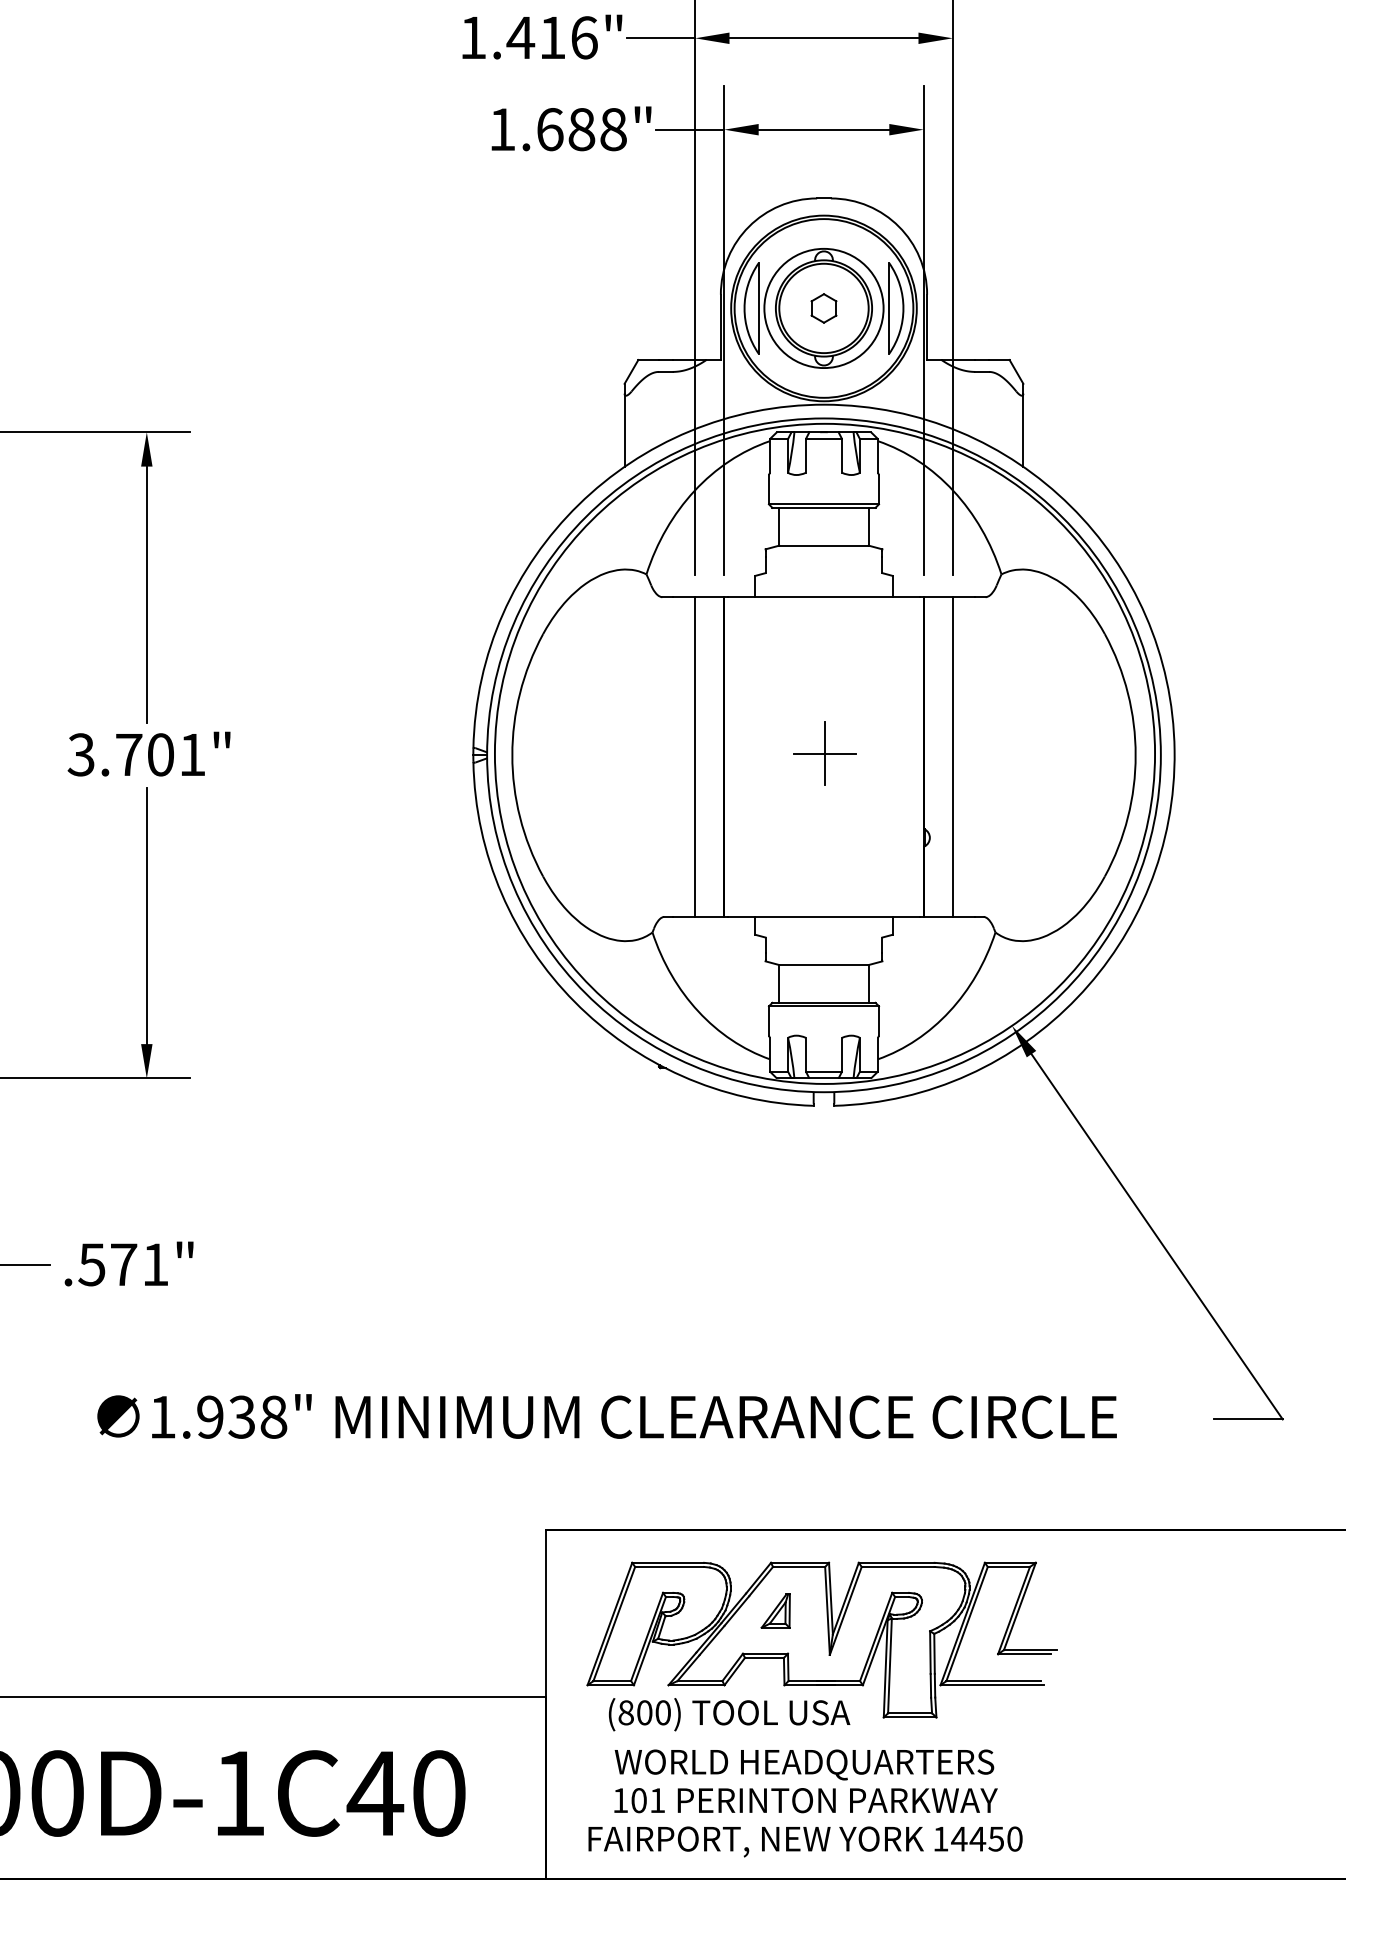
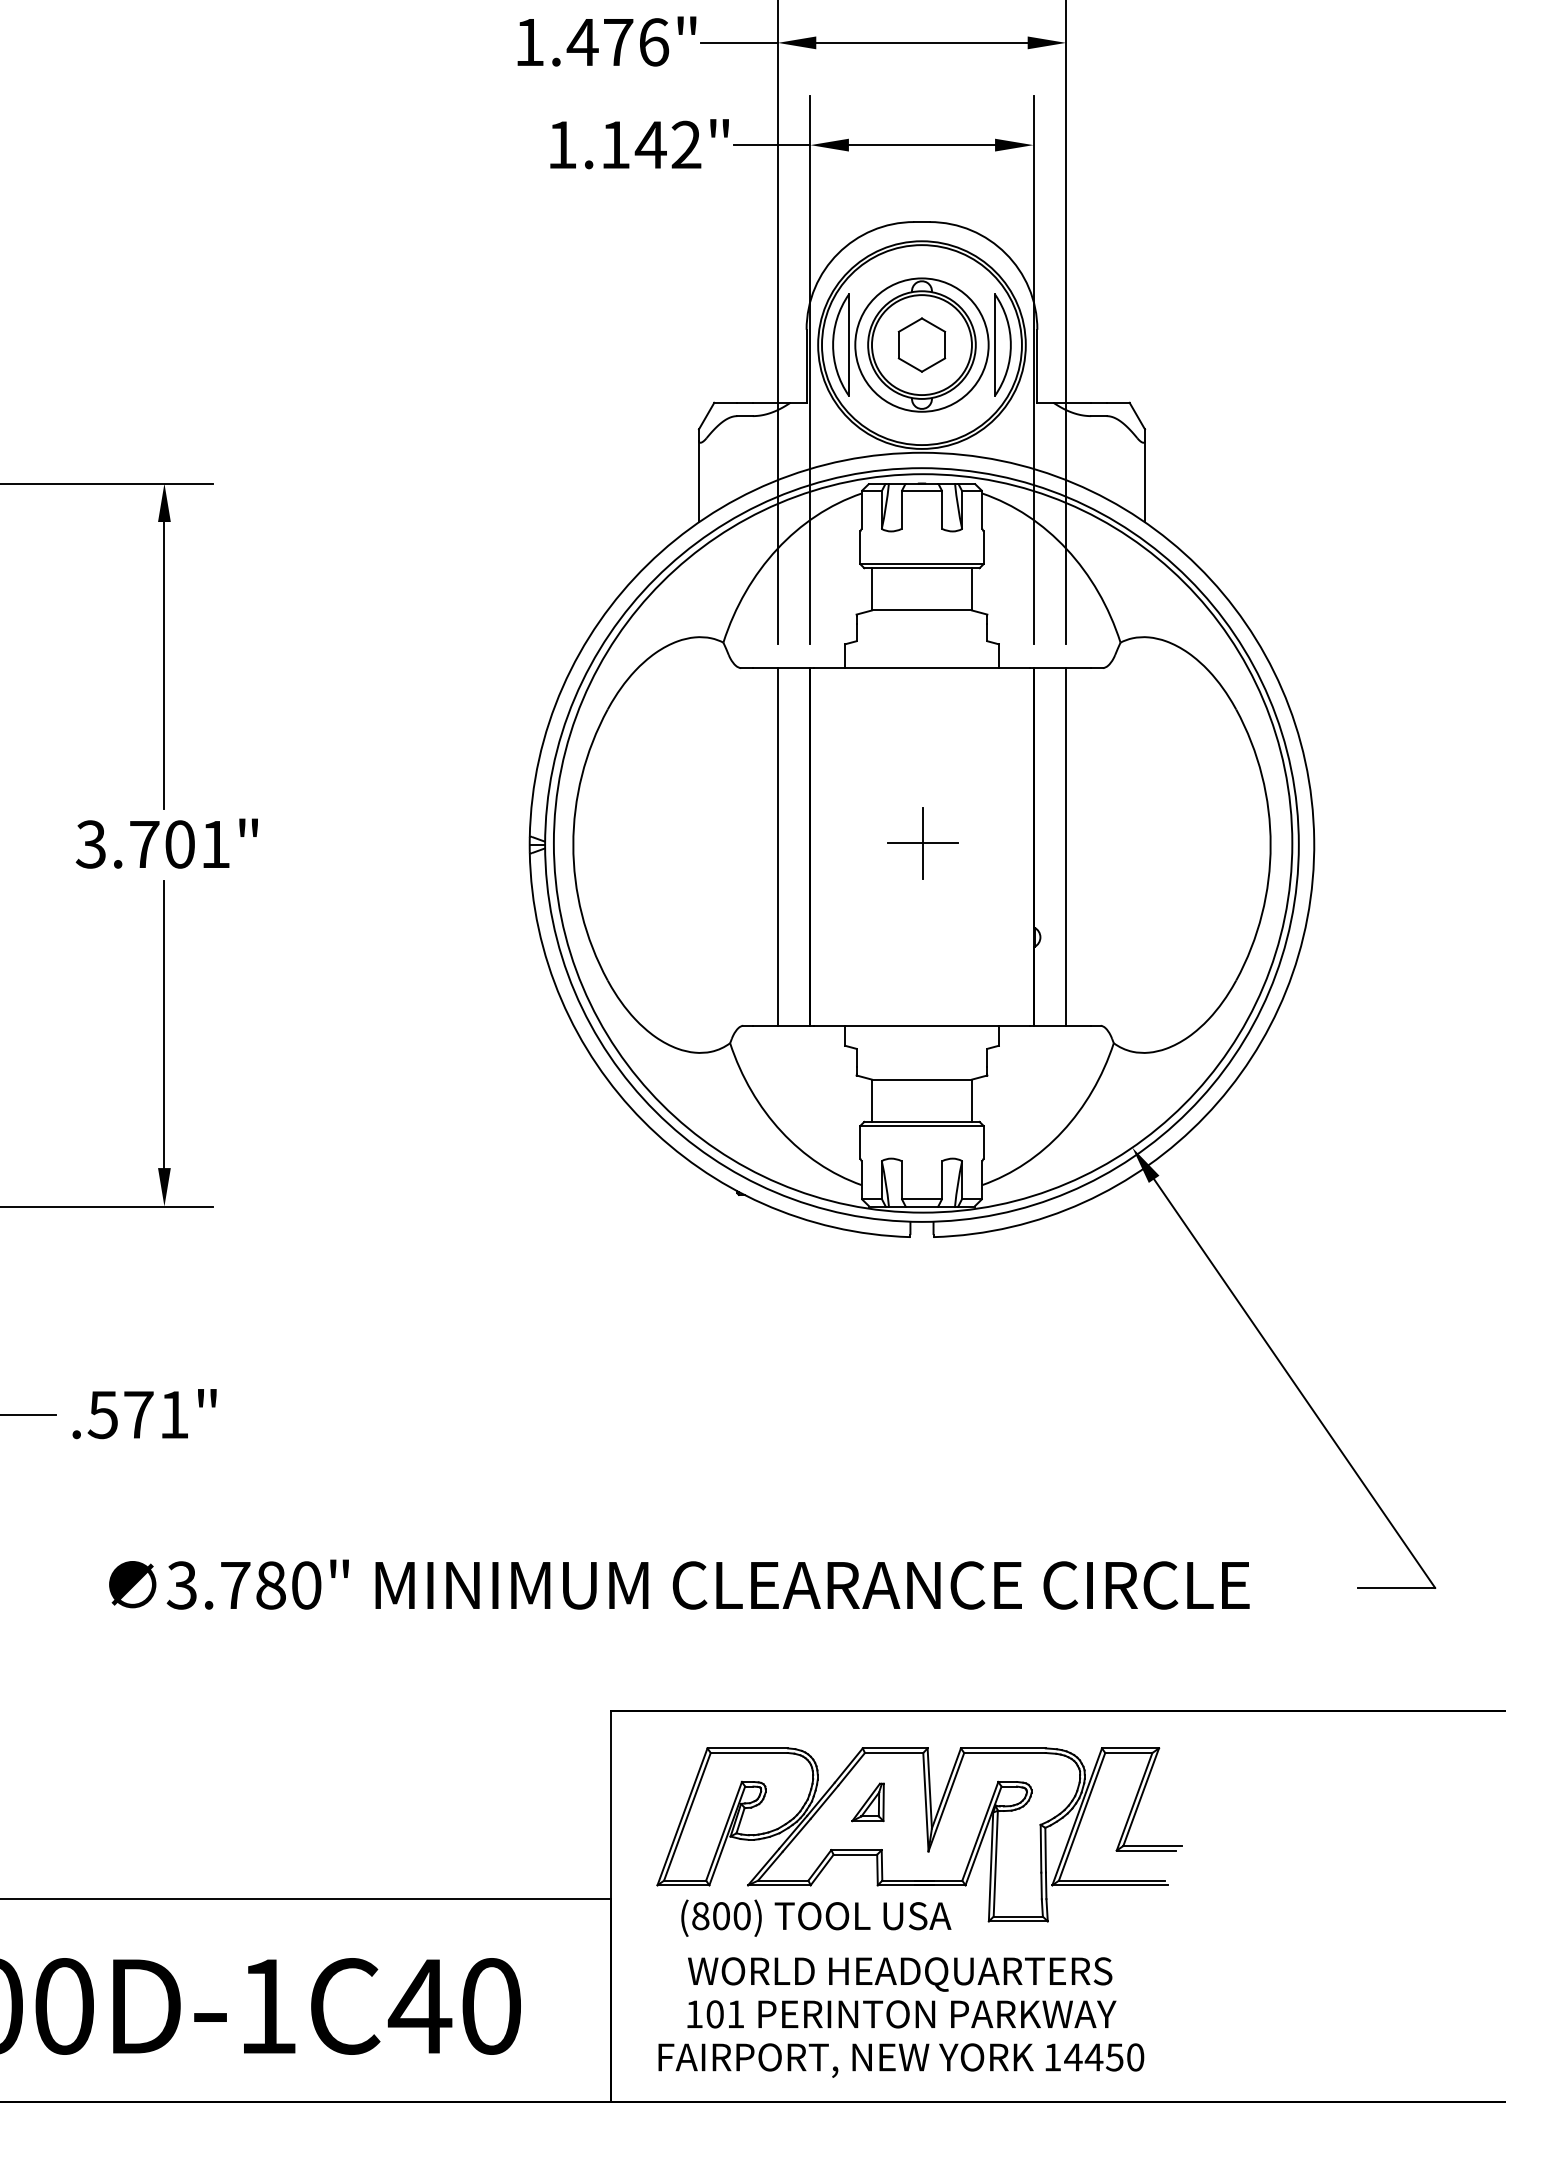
text: (552, 37) -> (618, 41), 1.416" -> 1.476"
text: (581, 129) -> (650, 144), 1.688" -> 1.142"
part: (823, 308) -> (921, 345), size x1.67
text: (218, 1416) -> (244, 1584), 1.938" -> 3.780"

